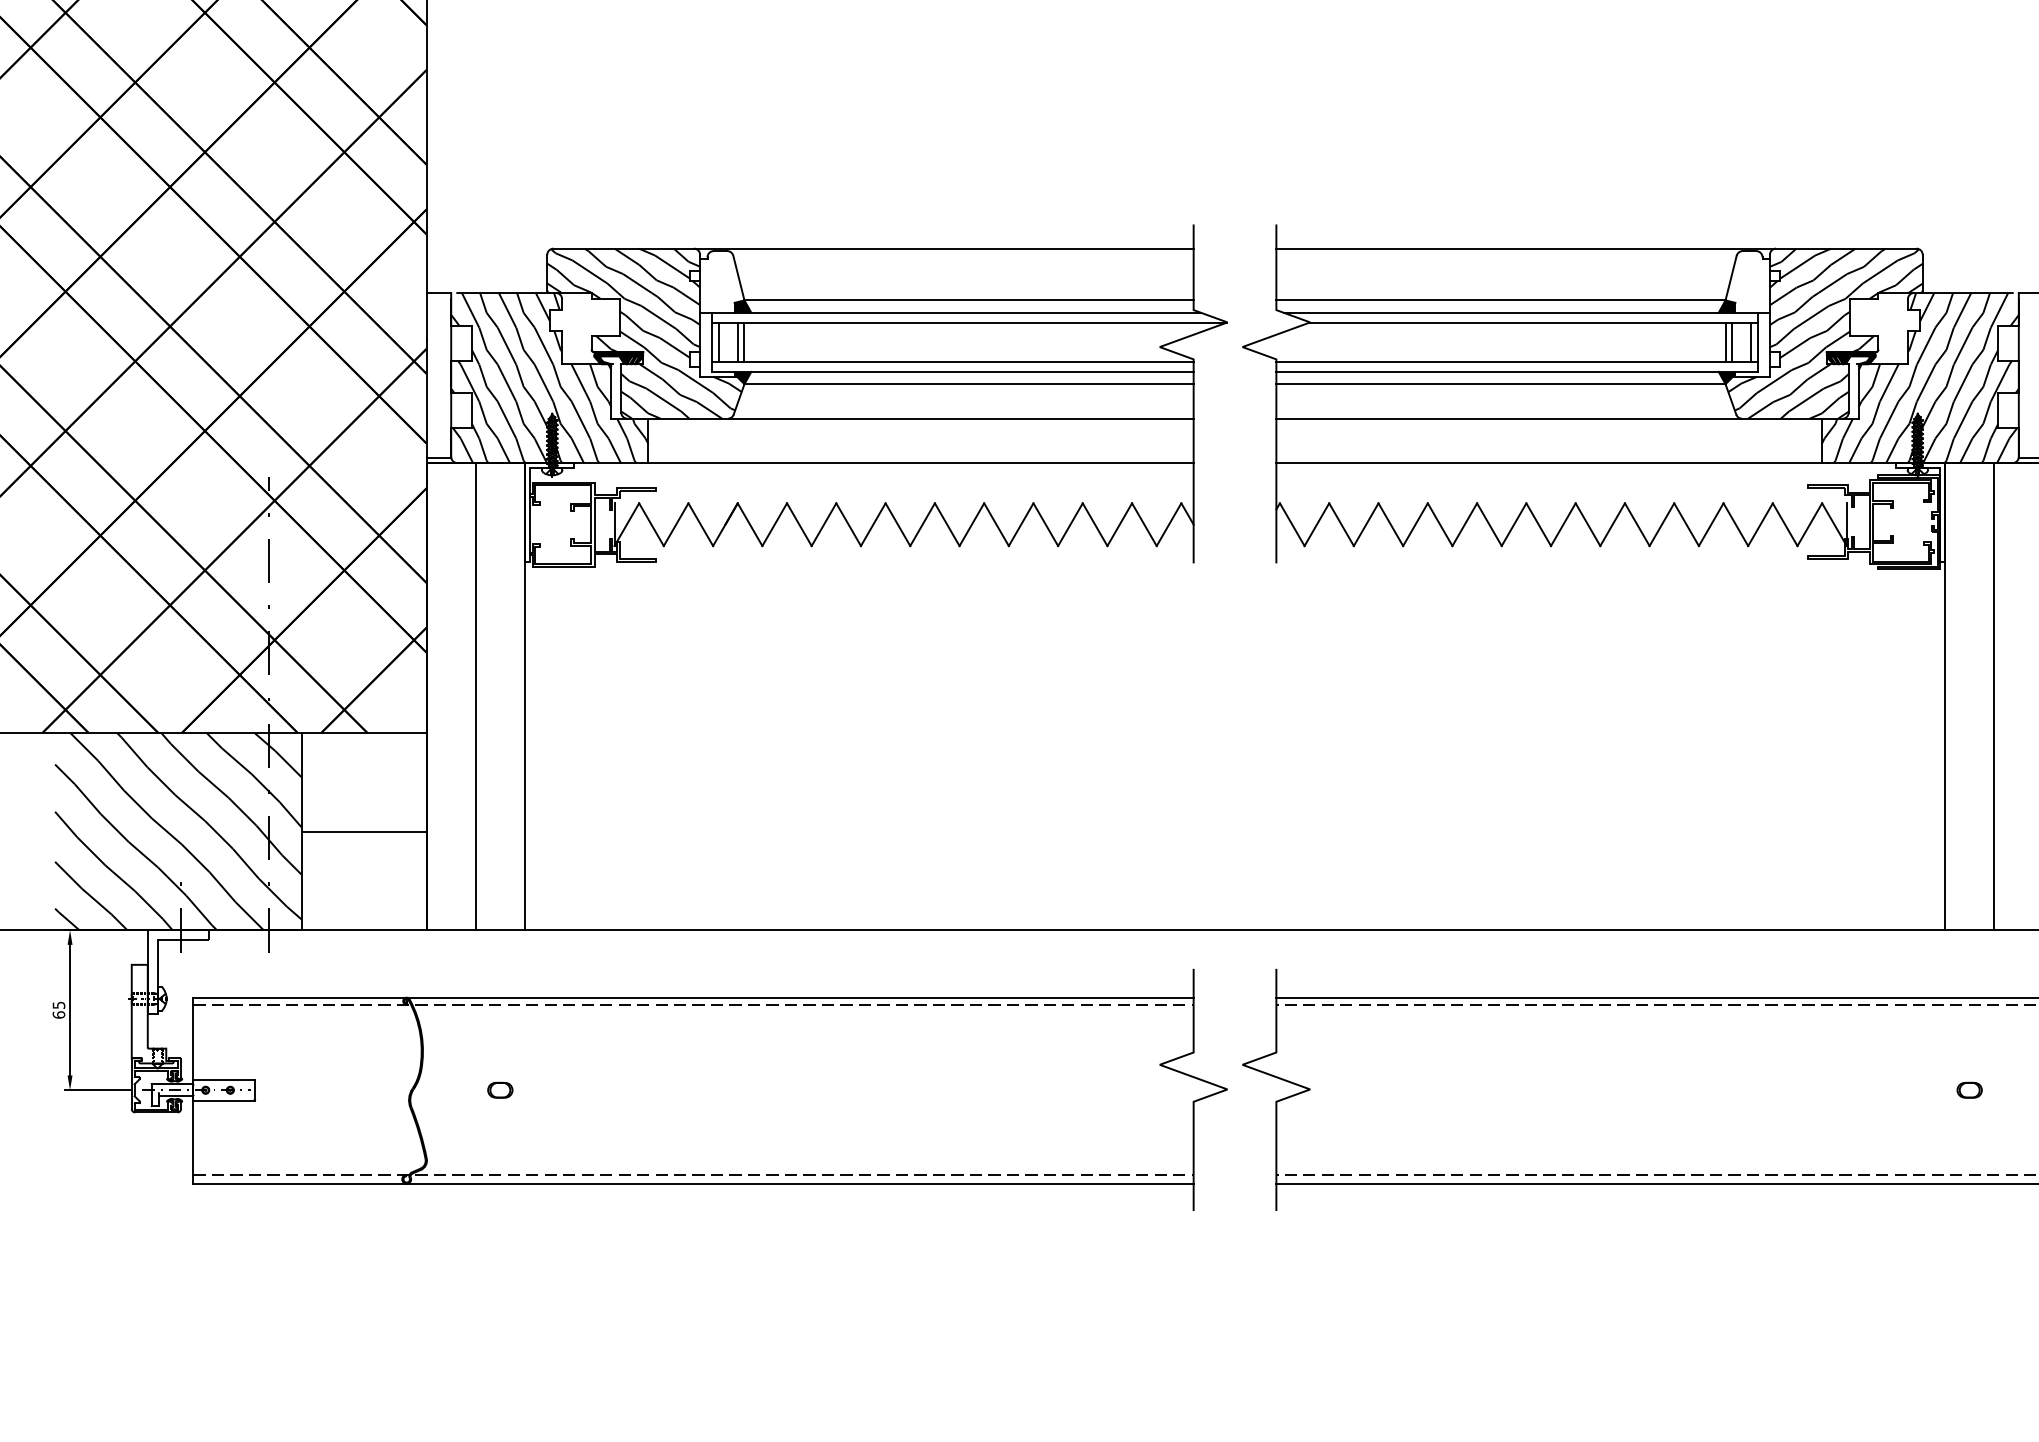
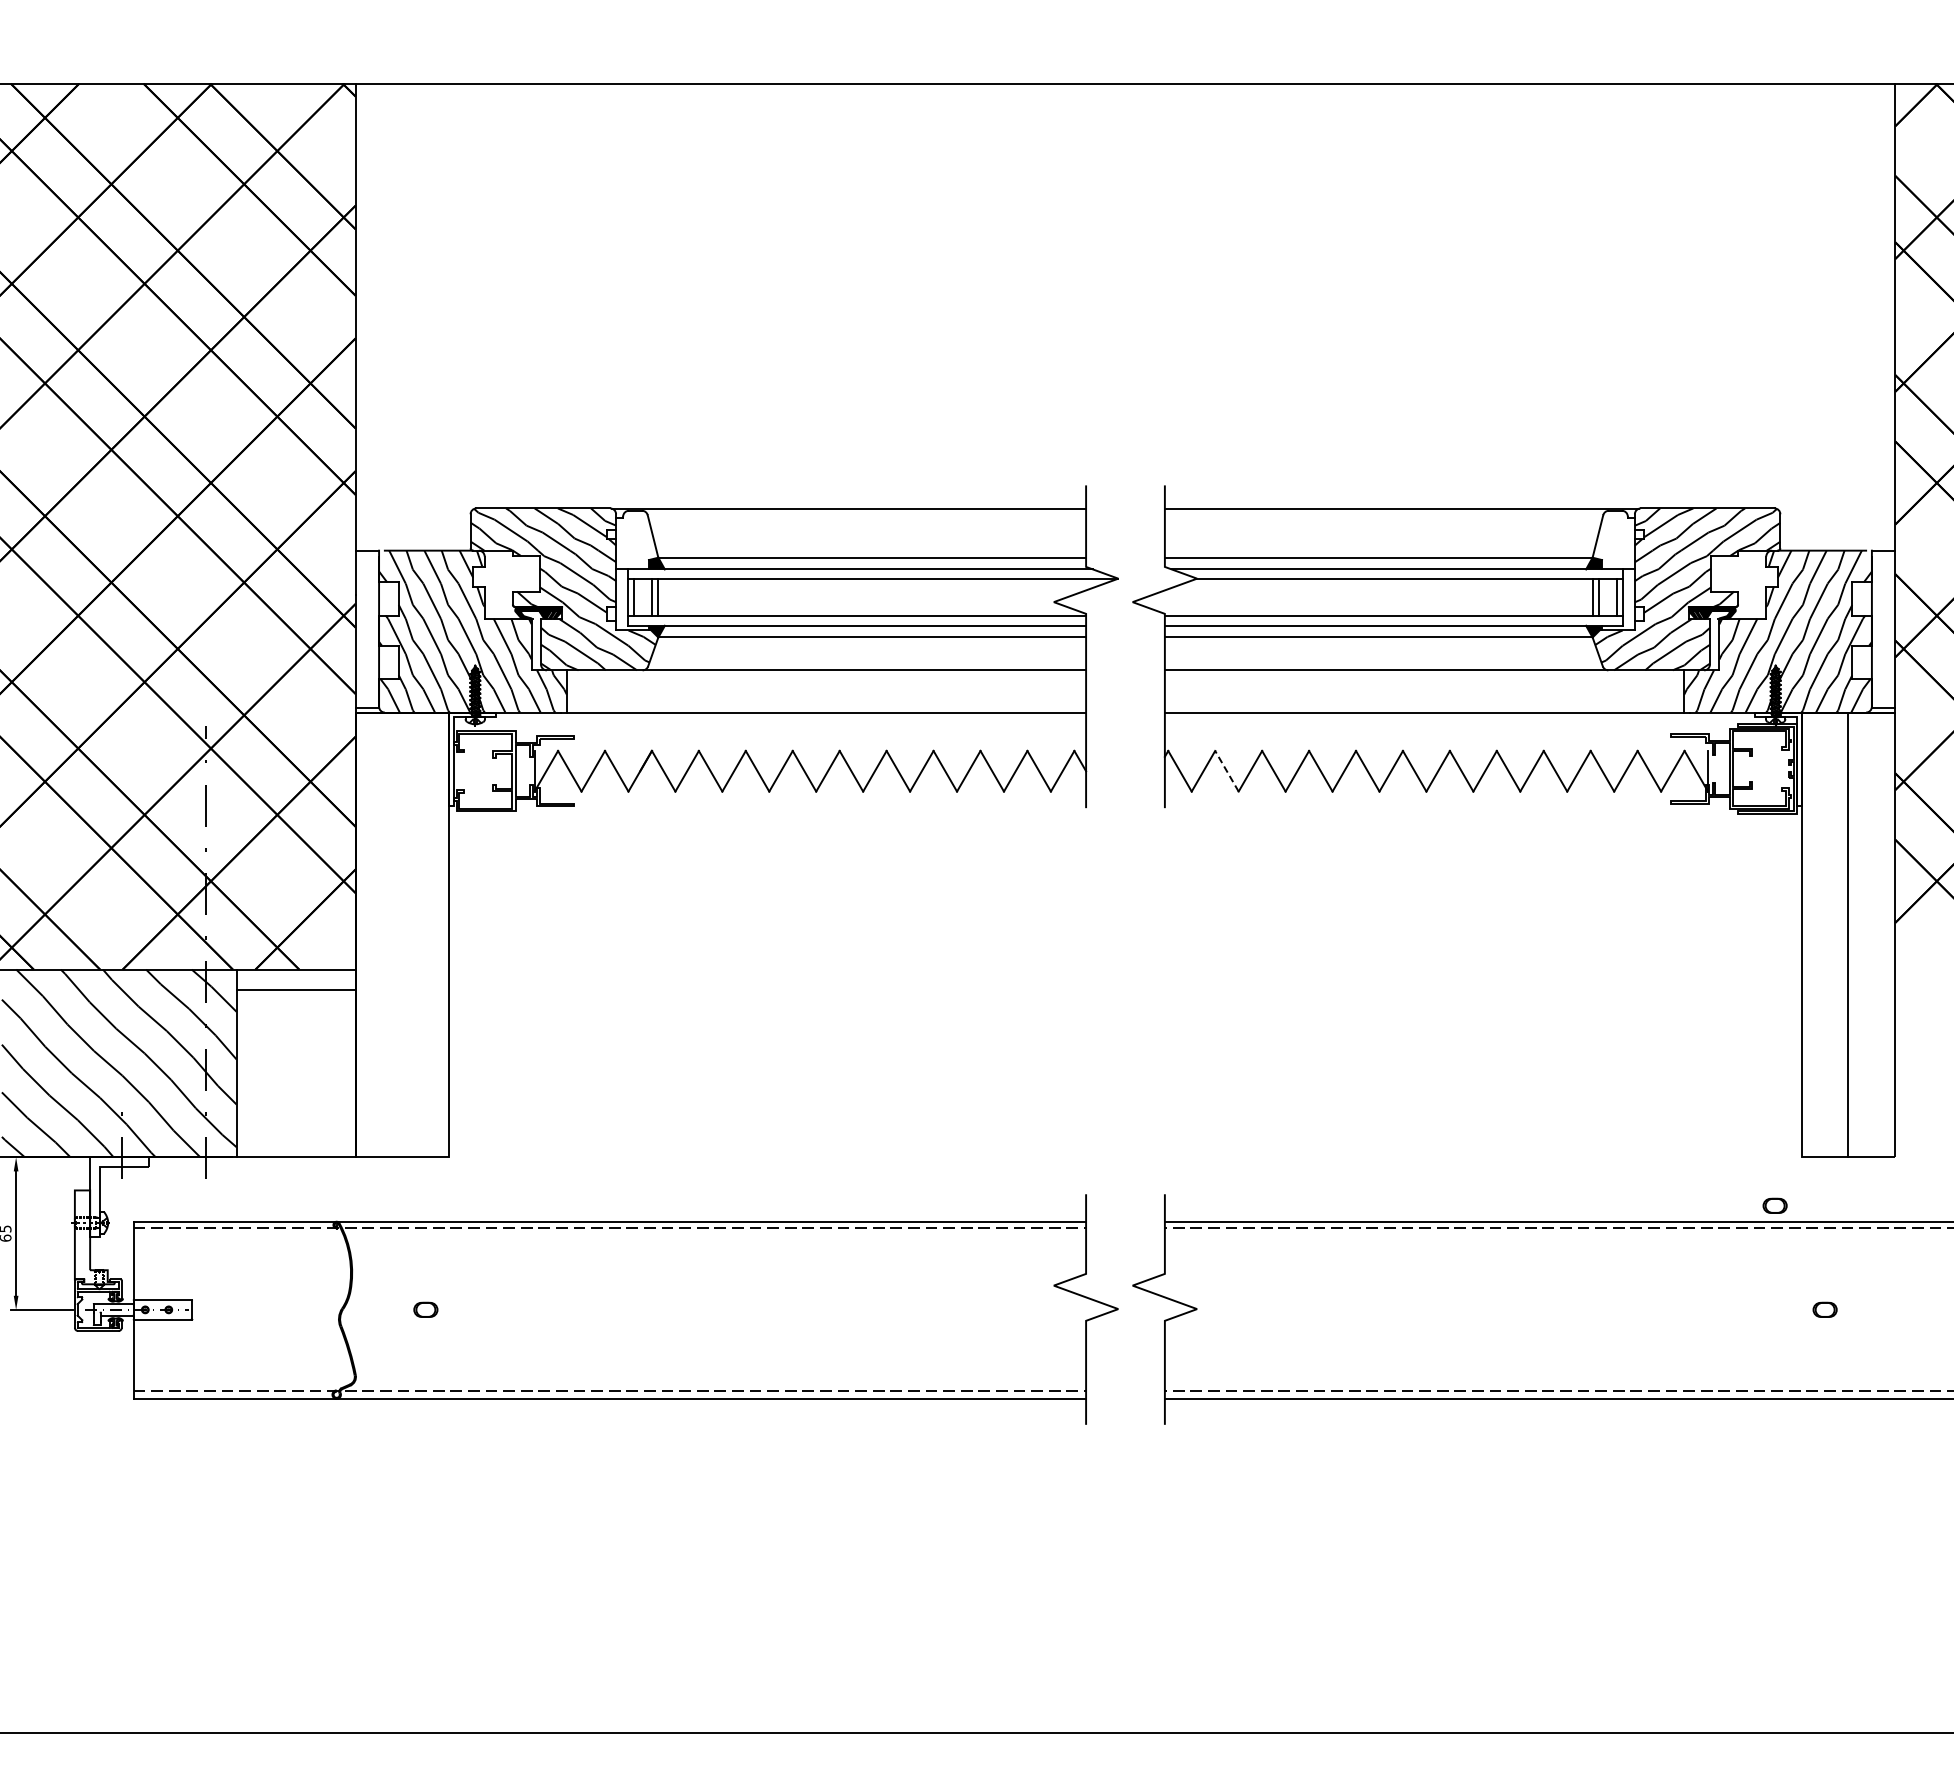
line: (1341, 523) -> (1226, 770), solid -> dashed
line: (475, 696) -> (402, 934), removed
line: (363, 831) -> (295, 990), moved
line: (1235, 930) -> (1125, 1157), removed
part: (1916, 980) -> (1774, 1205), added

